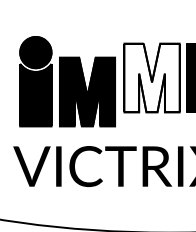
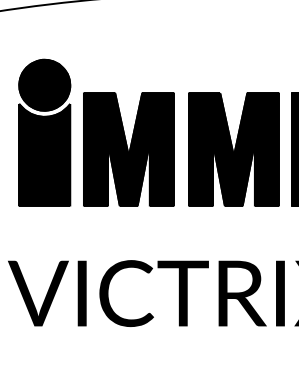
fill: (151, 77) -> (233, 148), added
part: (67, 81) -> (96, 132), moved

